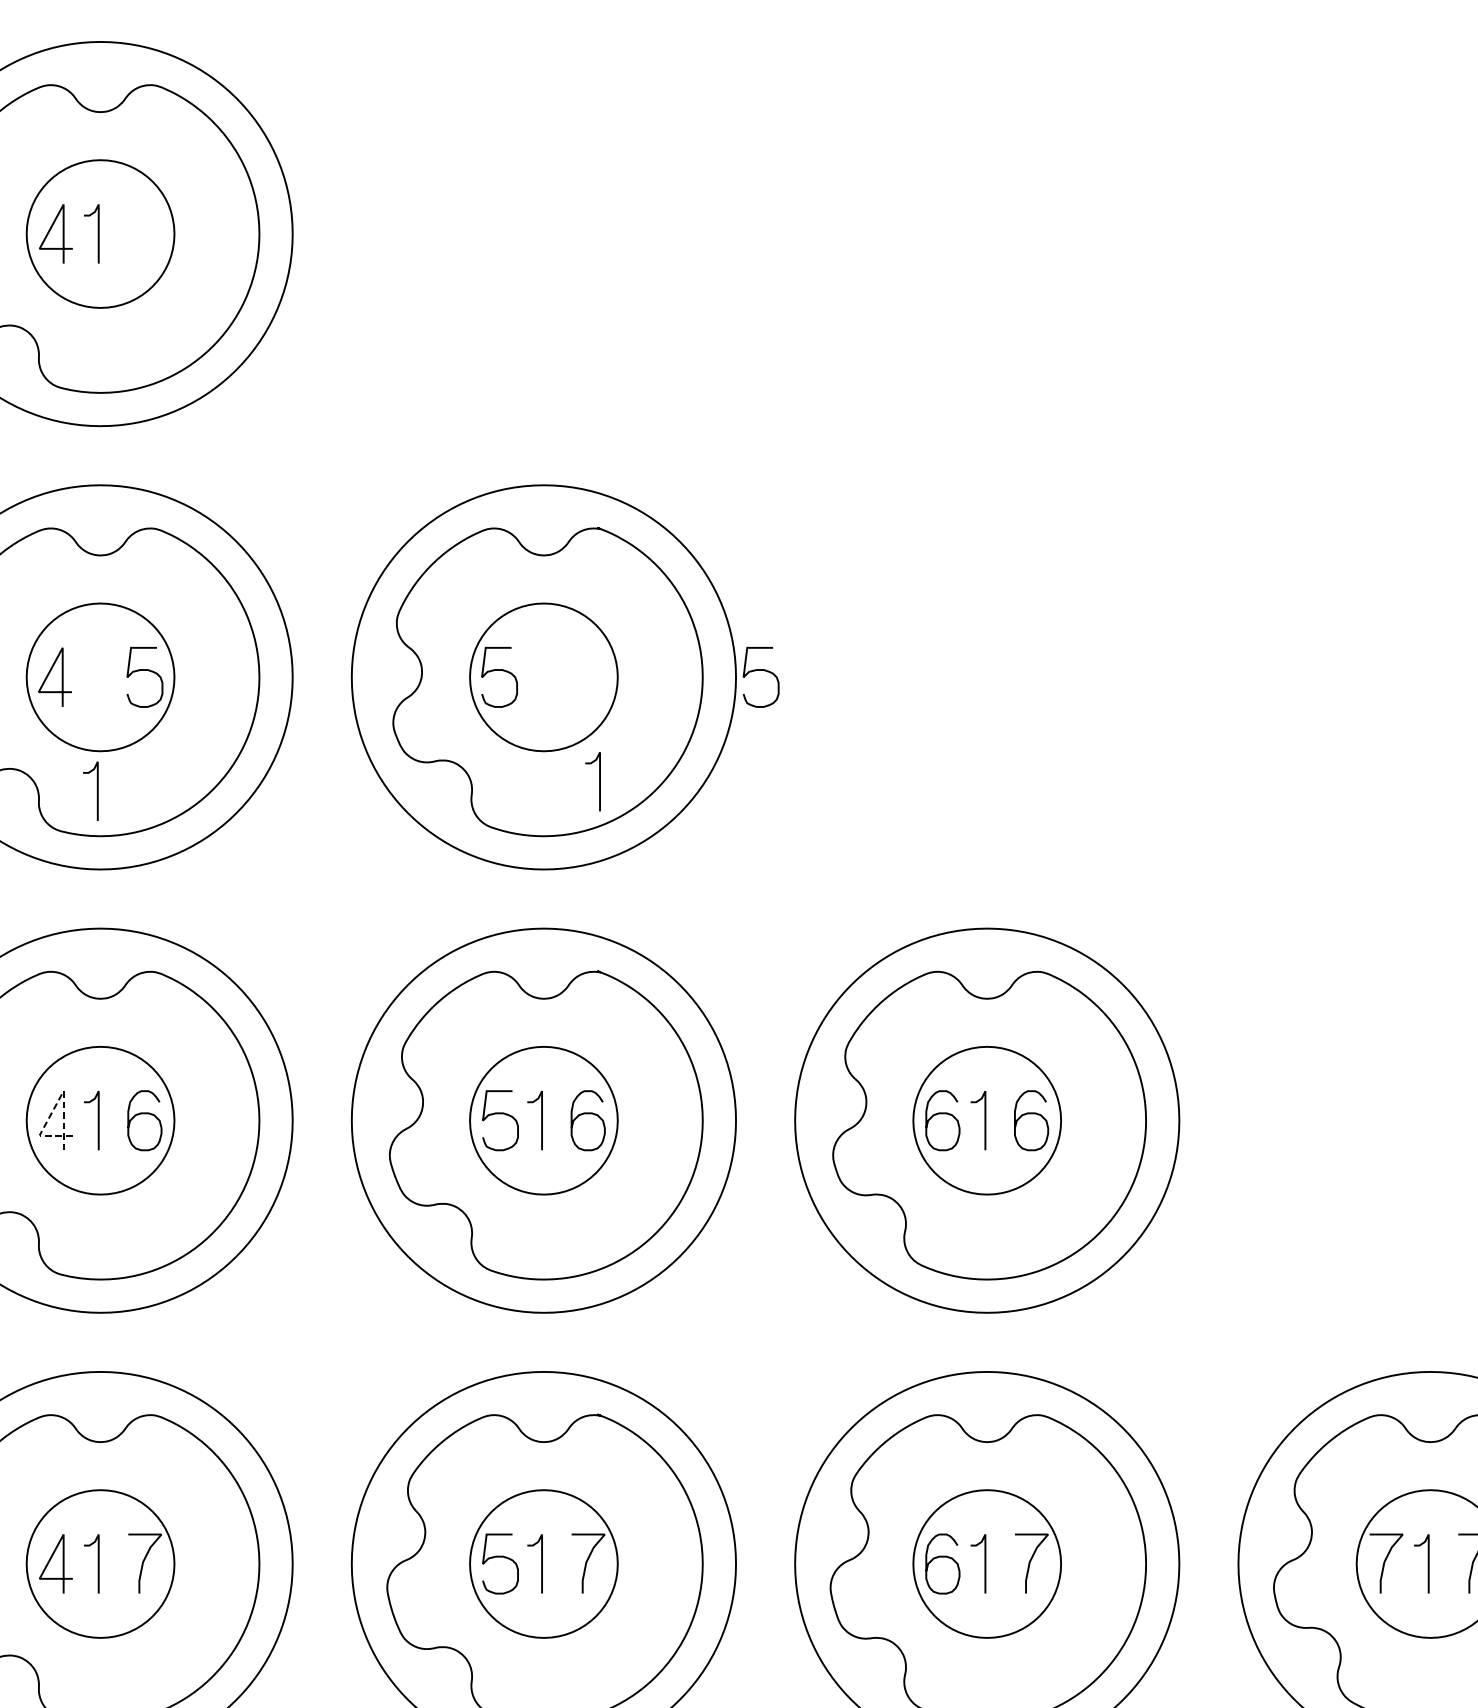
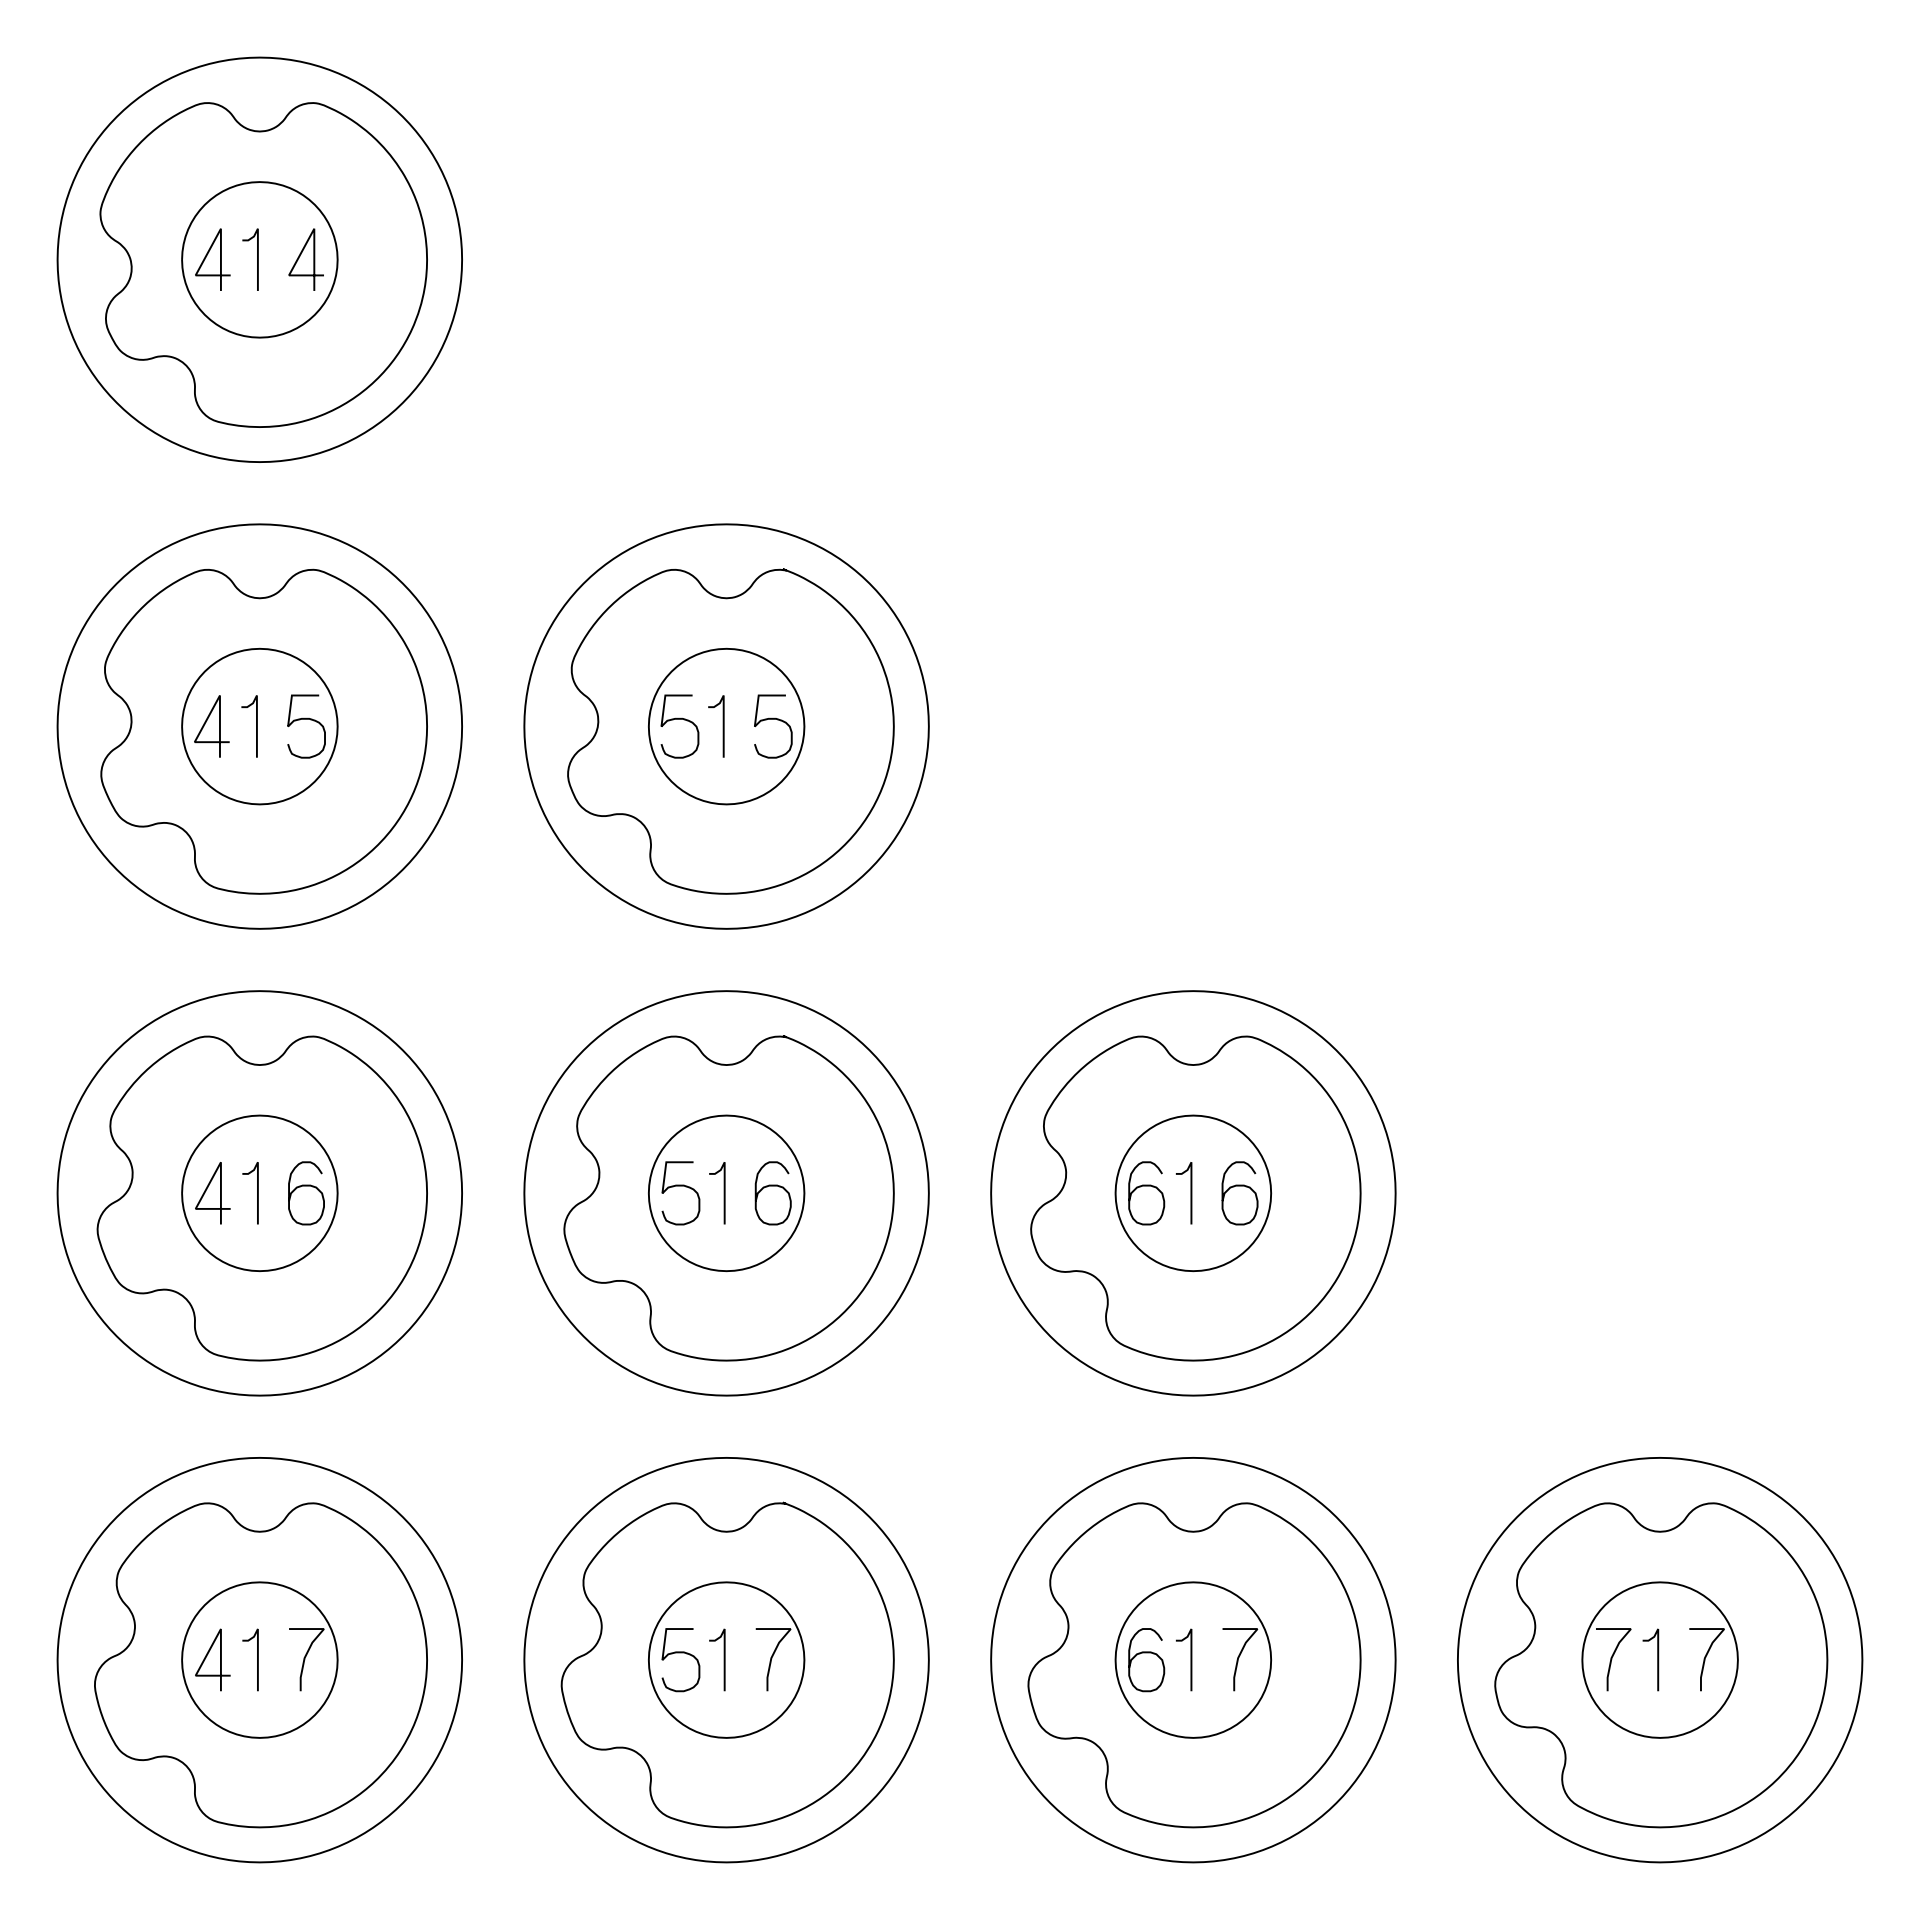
line: (139, 230) -> (300, 256), added
curve: (761, 670) -> (773, 719), moved
curve: (598, 781) -> (722, 726), moved
curve: (97, 791) -> (256, 726), moved
line: (57, 1102) -> (214, 1174), dashed -> solid

